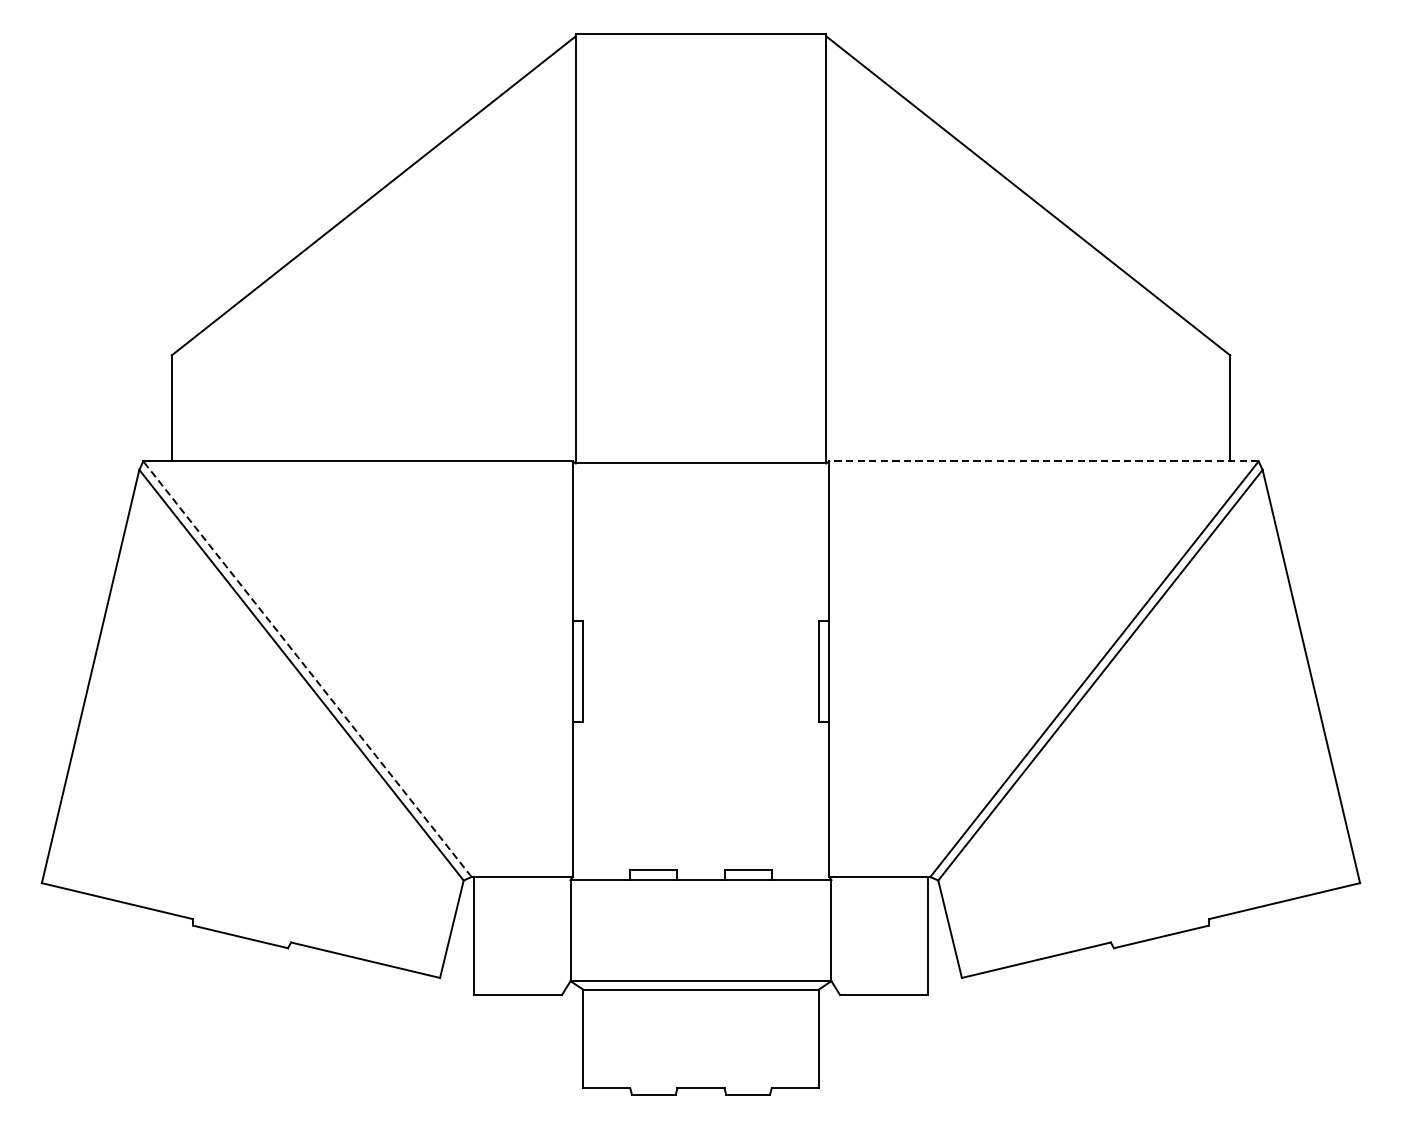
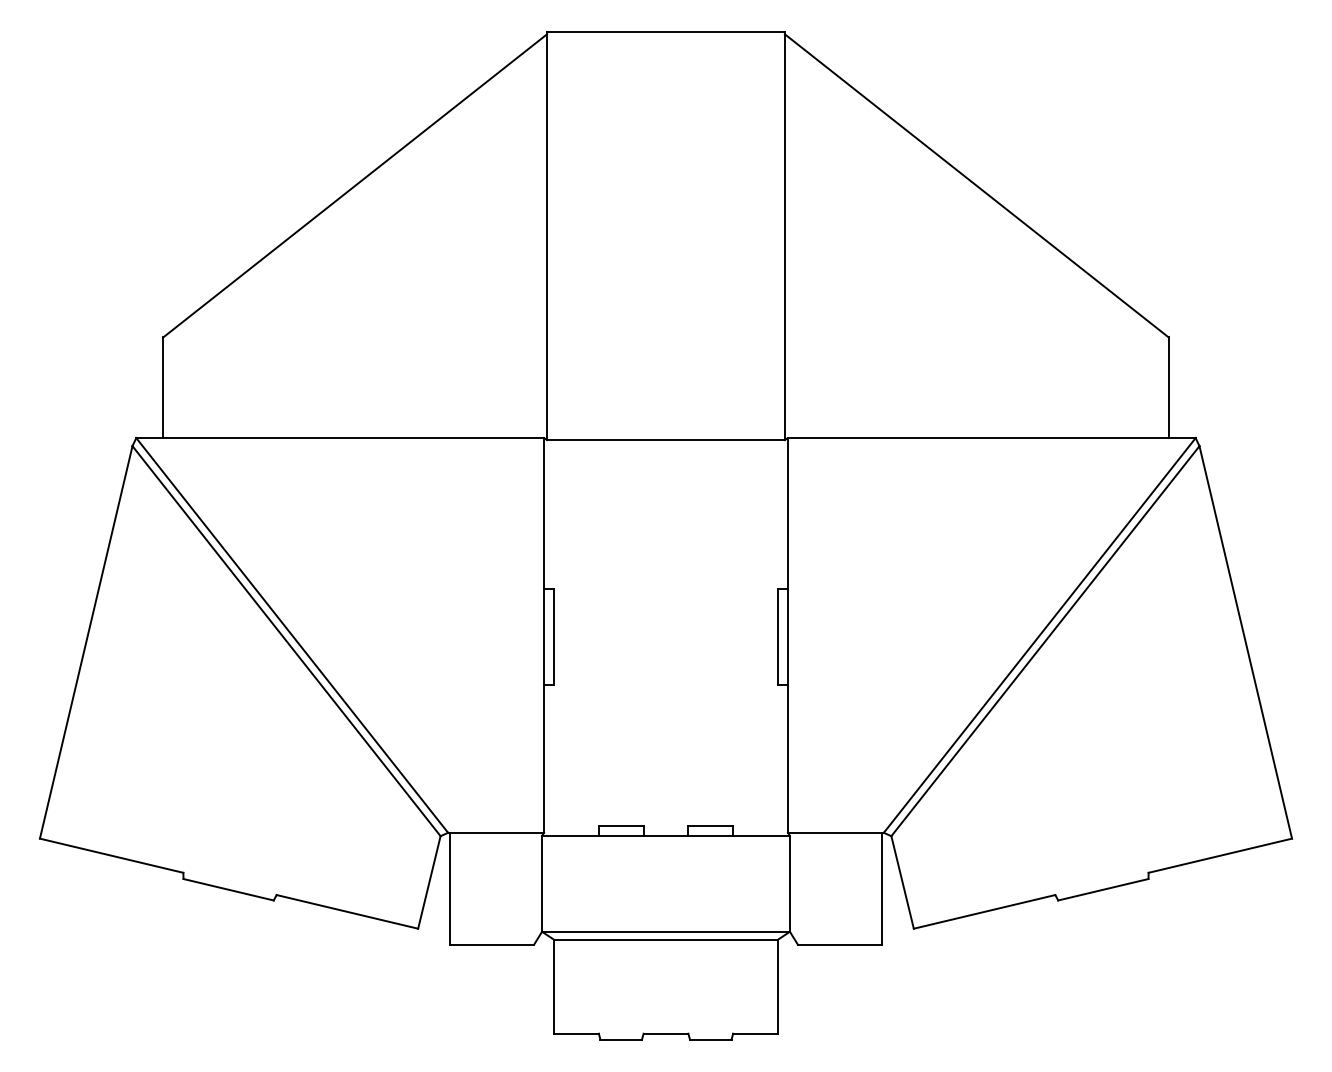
line: (1043, 461) -> (991, 438), dashed -> solid
line: (307, 669) -> (292, 635), dashed -> solid

